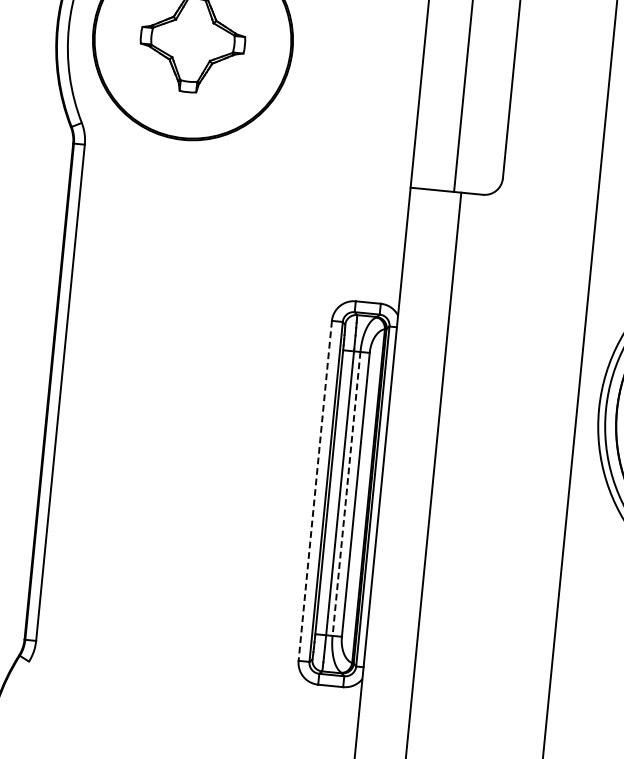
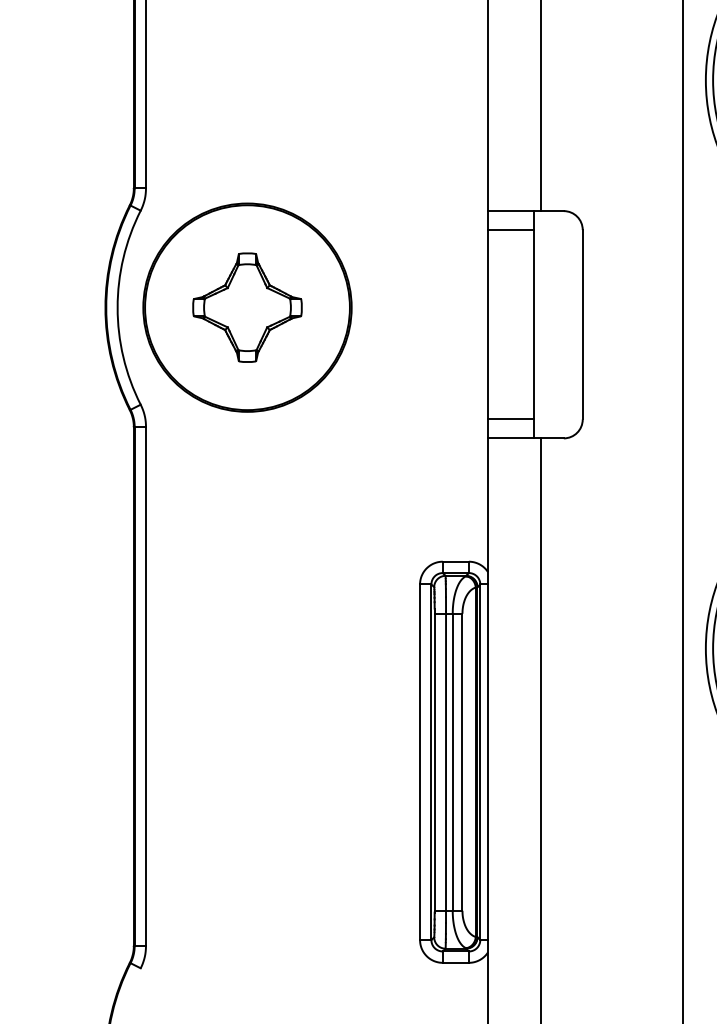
line: (433, 171) -> (510, 419), added
line: (315, 491) -> (420, 762), dashed -> solid
line: (346, 494) -> (452, 762), dashed -> solid

